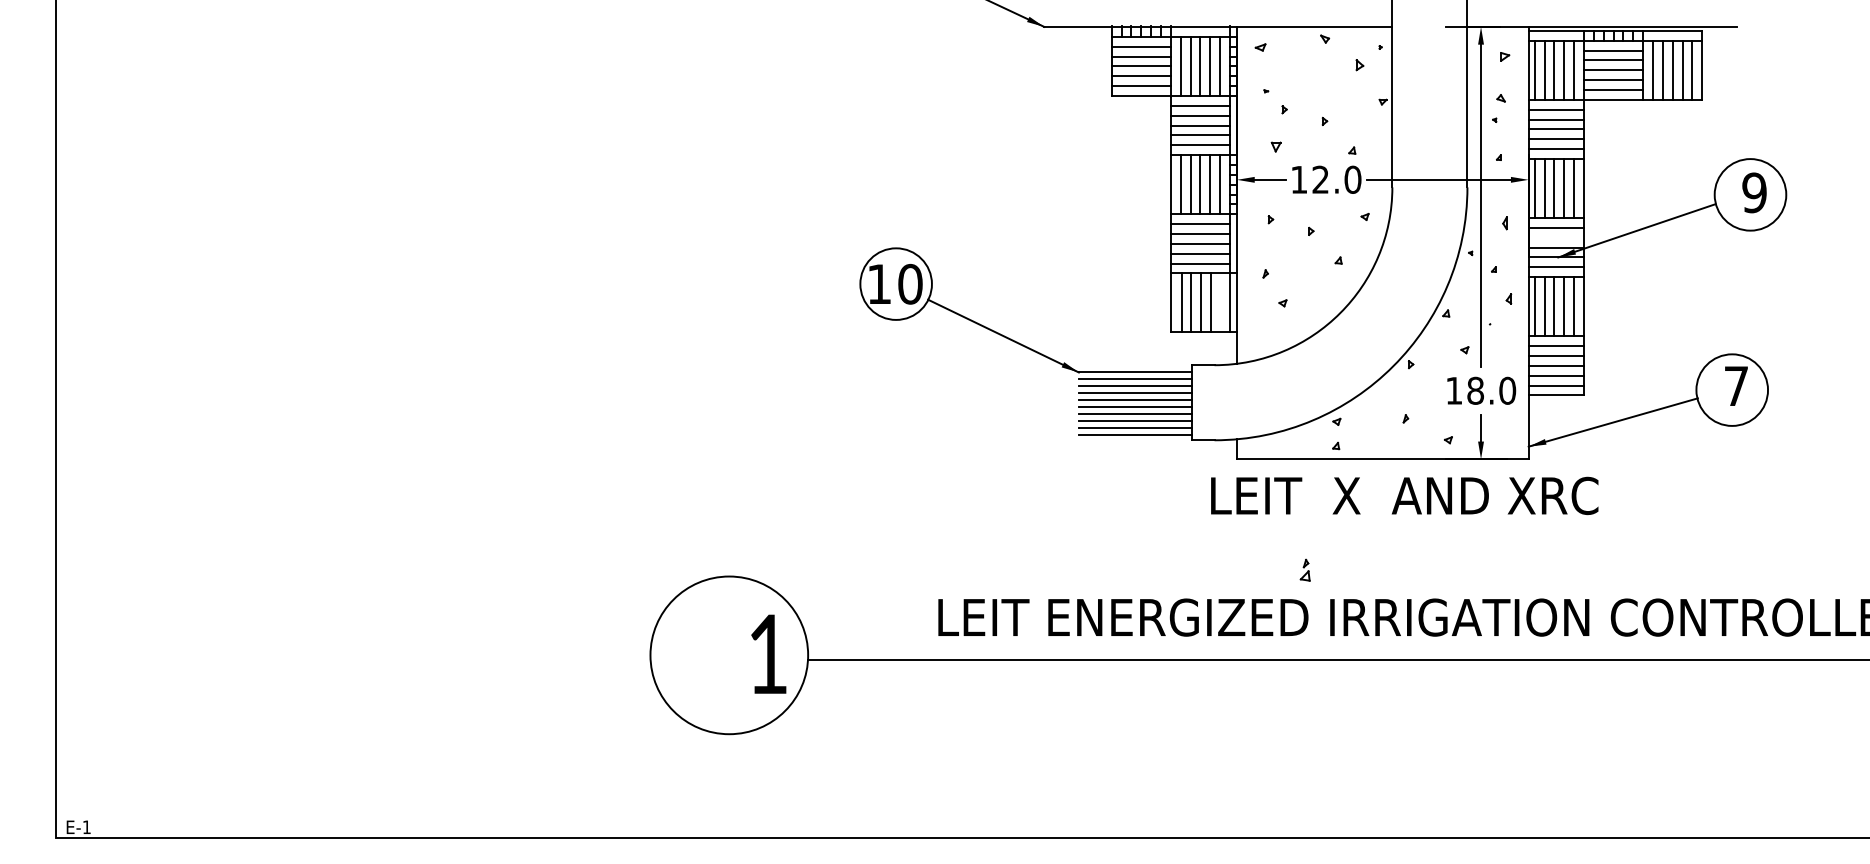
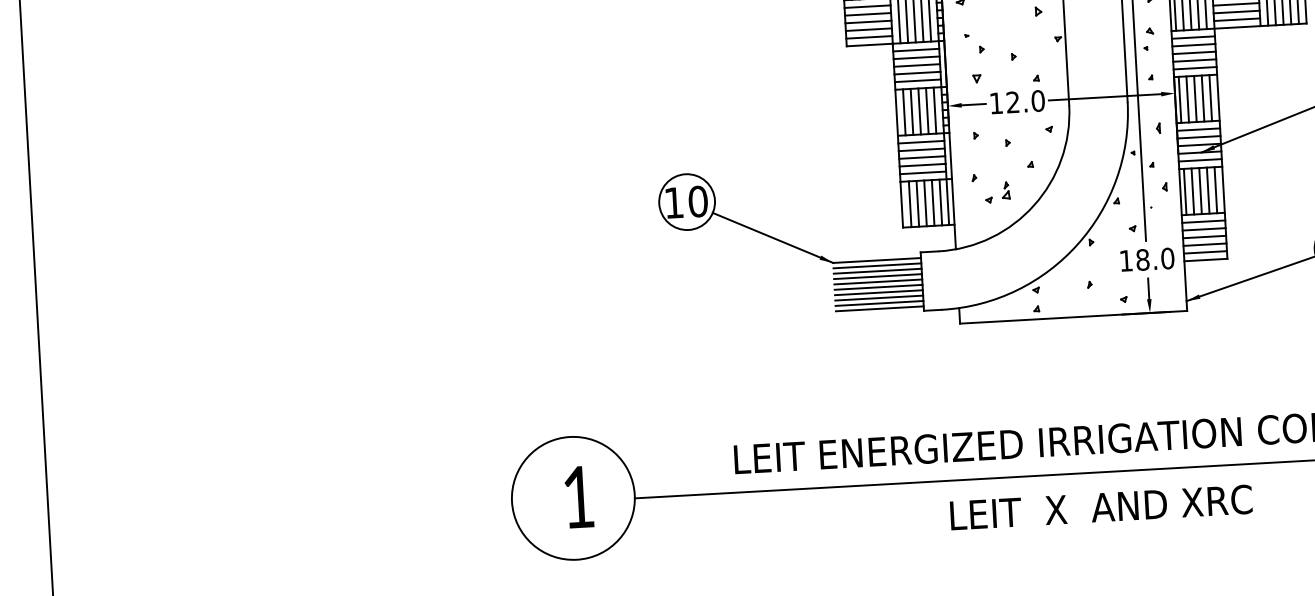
line: (1555, 237) -> (1198, 137), added
line: (1221, 302) -> (941, 202), added
text: (1404, 495) -> (1101, 507), moved
part: (1304, 569) -> (1005, 190), moved
text: (768, 653) -> (578, 496), moved

